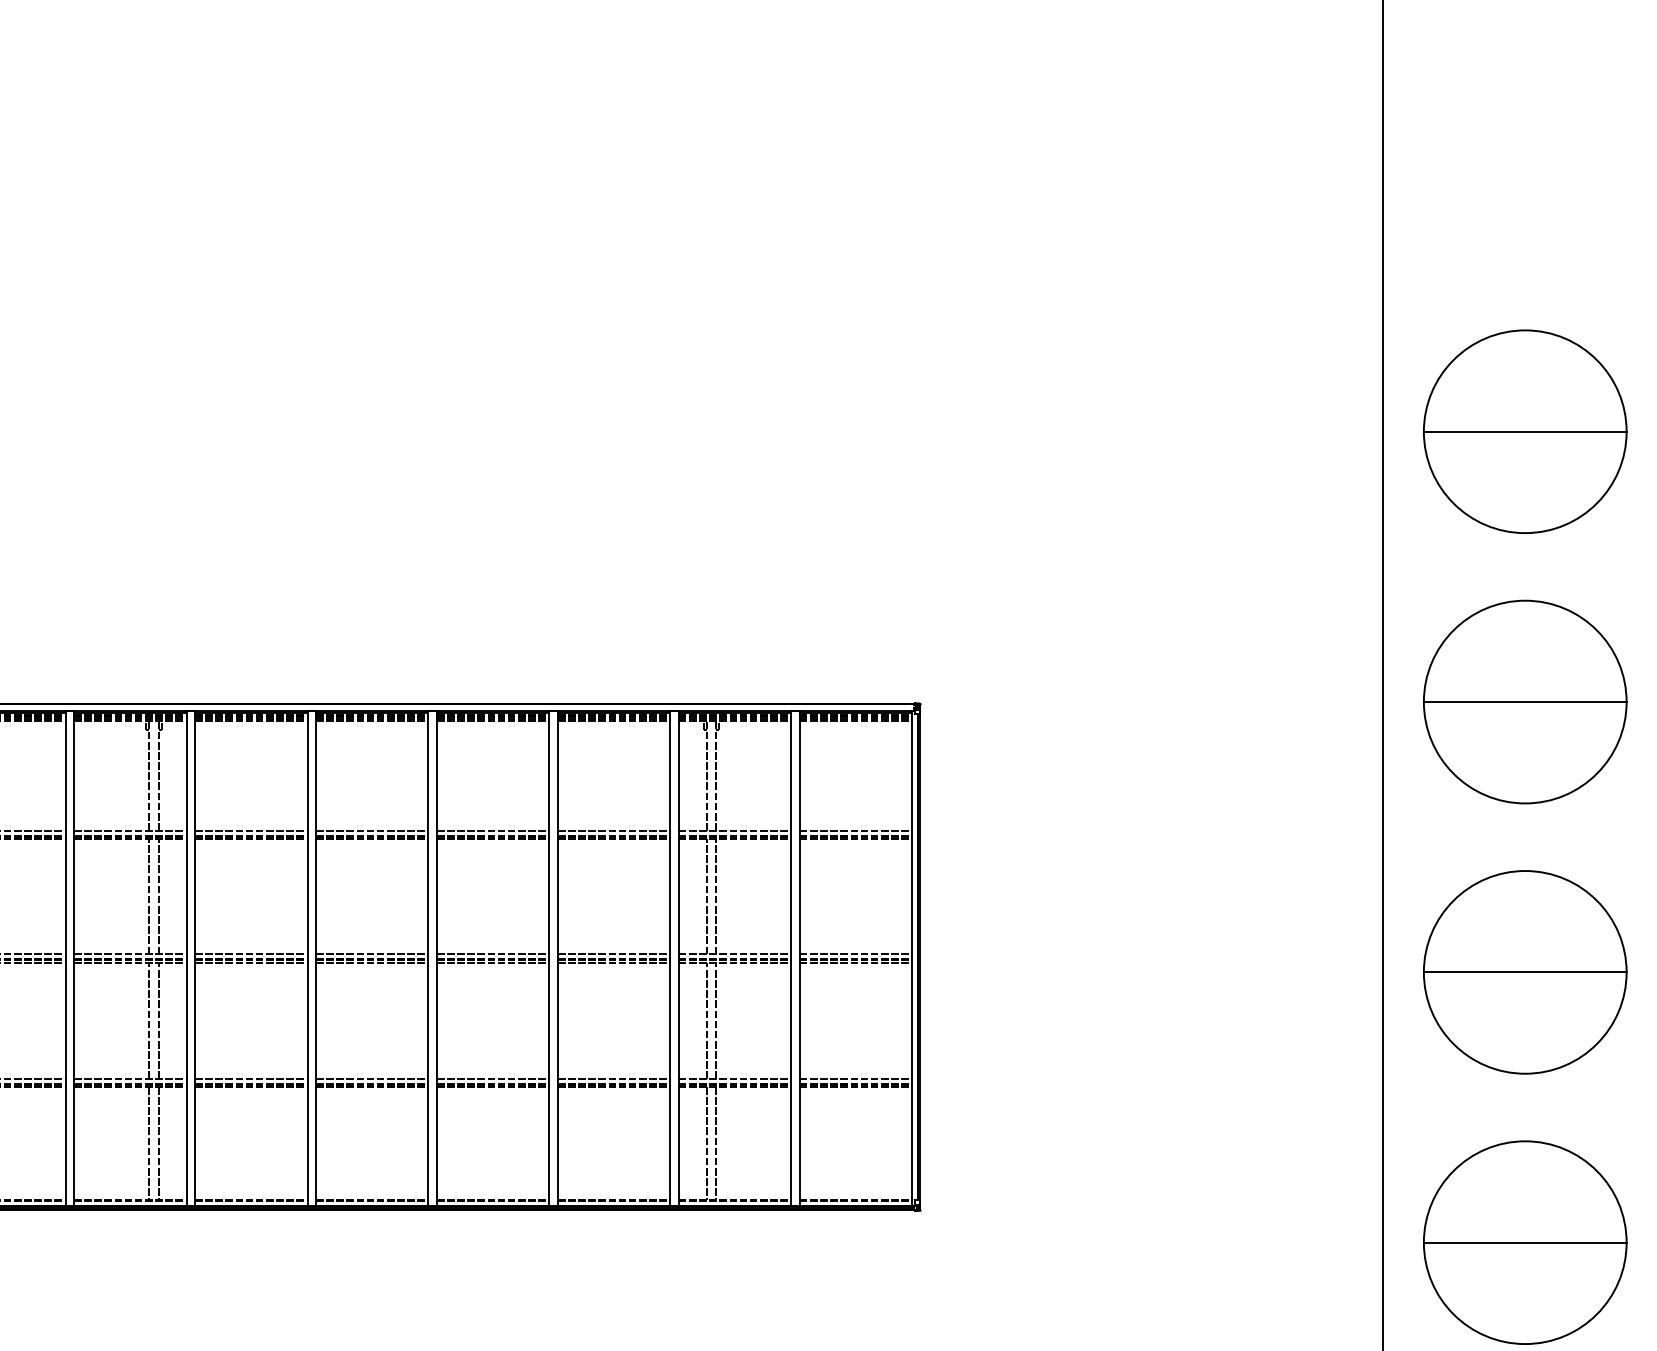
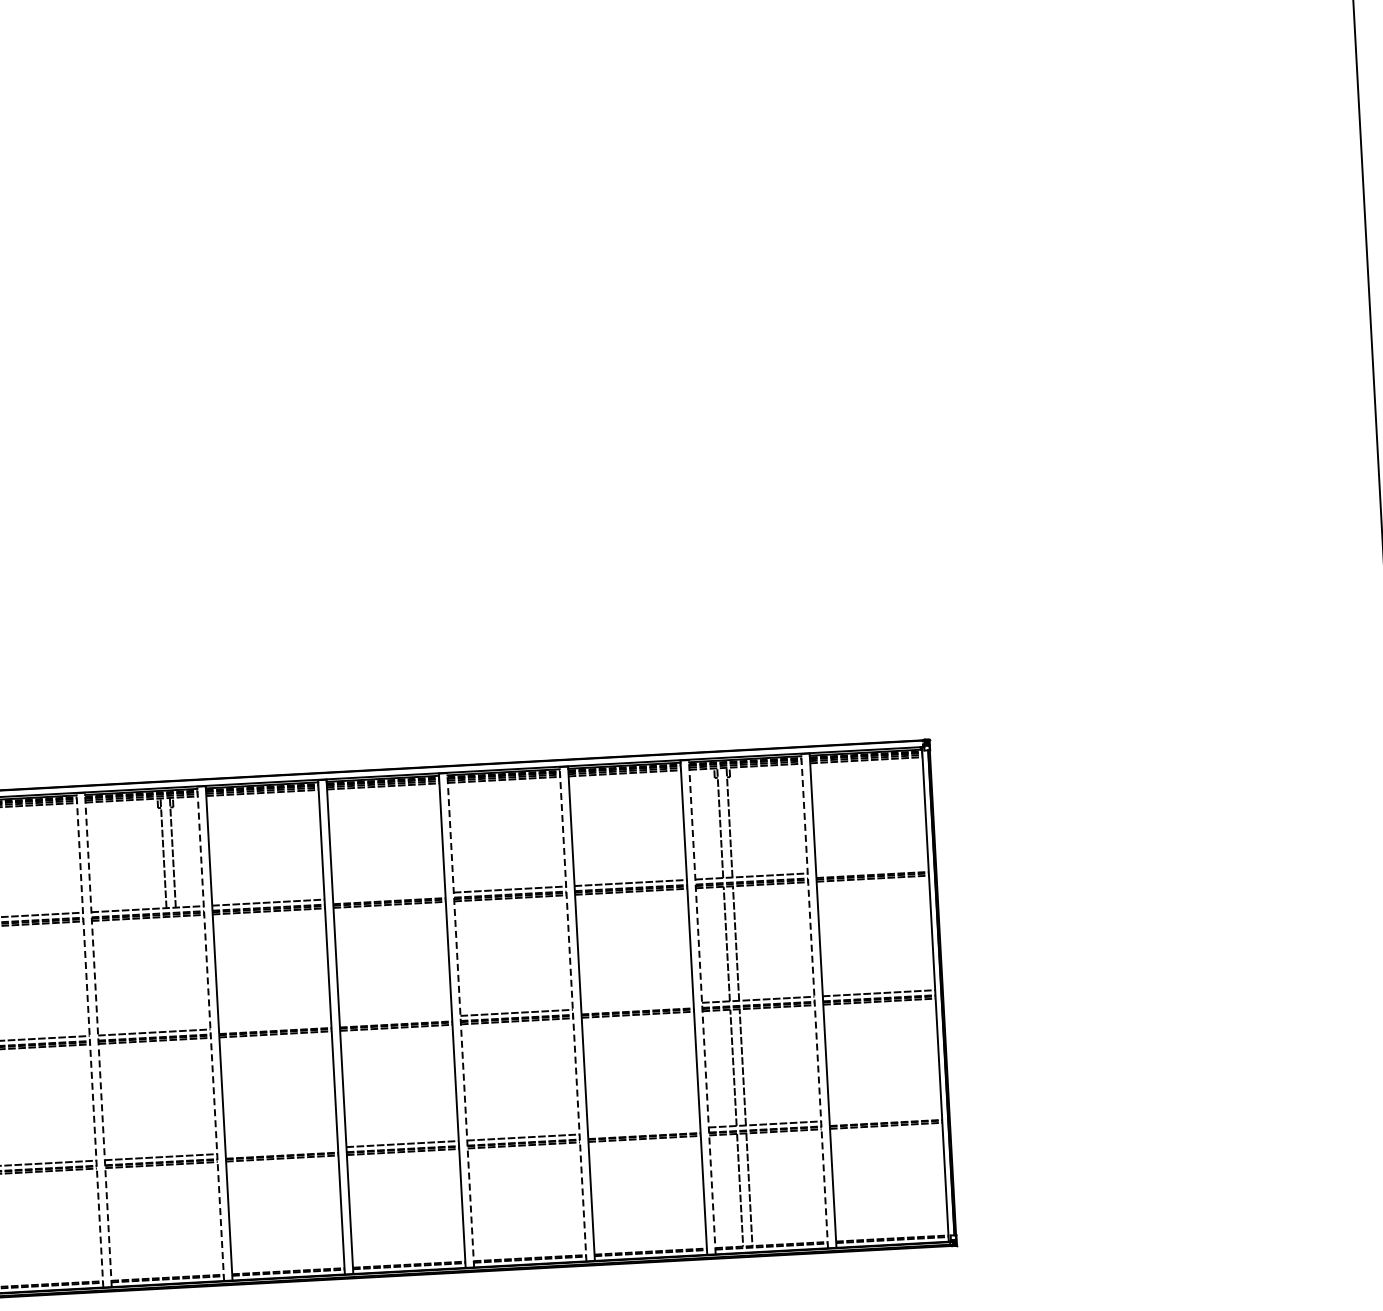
line: (371, 830) -> (388, 895), removed
line: (855, 830) -> (871, 869), removed
line: (149, 896) -> (170, 973), removed
line: (158, 896) -> (179, 973), removed
line: (251, 954) -> (275, 1026), removed
line: (371, 954) -> (395, 1019), removed
line: (613, 954) -> (636, 1006), removed
line: (65, 958) -> (89, 1040), solid -> dashed
line: (74, 958) -> (98, 1039), solid -> dashed
line: (186, 958) -> (210, 1033), solid -> dashed
line: (436, 958) -> (460, 1020), solid -> dashed
line: (549, 958) -> (573, 1014), solid -> dashed
line: (678, 958) -> (701, 1007), solid -> dashed
line: (791, 958) -> (814, 1001), solid -> dashed
line: (149, 1020) -> (177, 1097), removed
line: (158, 1020) -> (186, 1097), removed
line: (251, 1078) -> (282, 1150), removed
line: (613, 1078) -> (643, 1130), removed
line: (855, 1078) -> (885, 1117), removed
line: (149, 1142) -> (183, 1219), removed
line: (158, 1142) -> (192, 1219), removed

